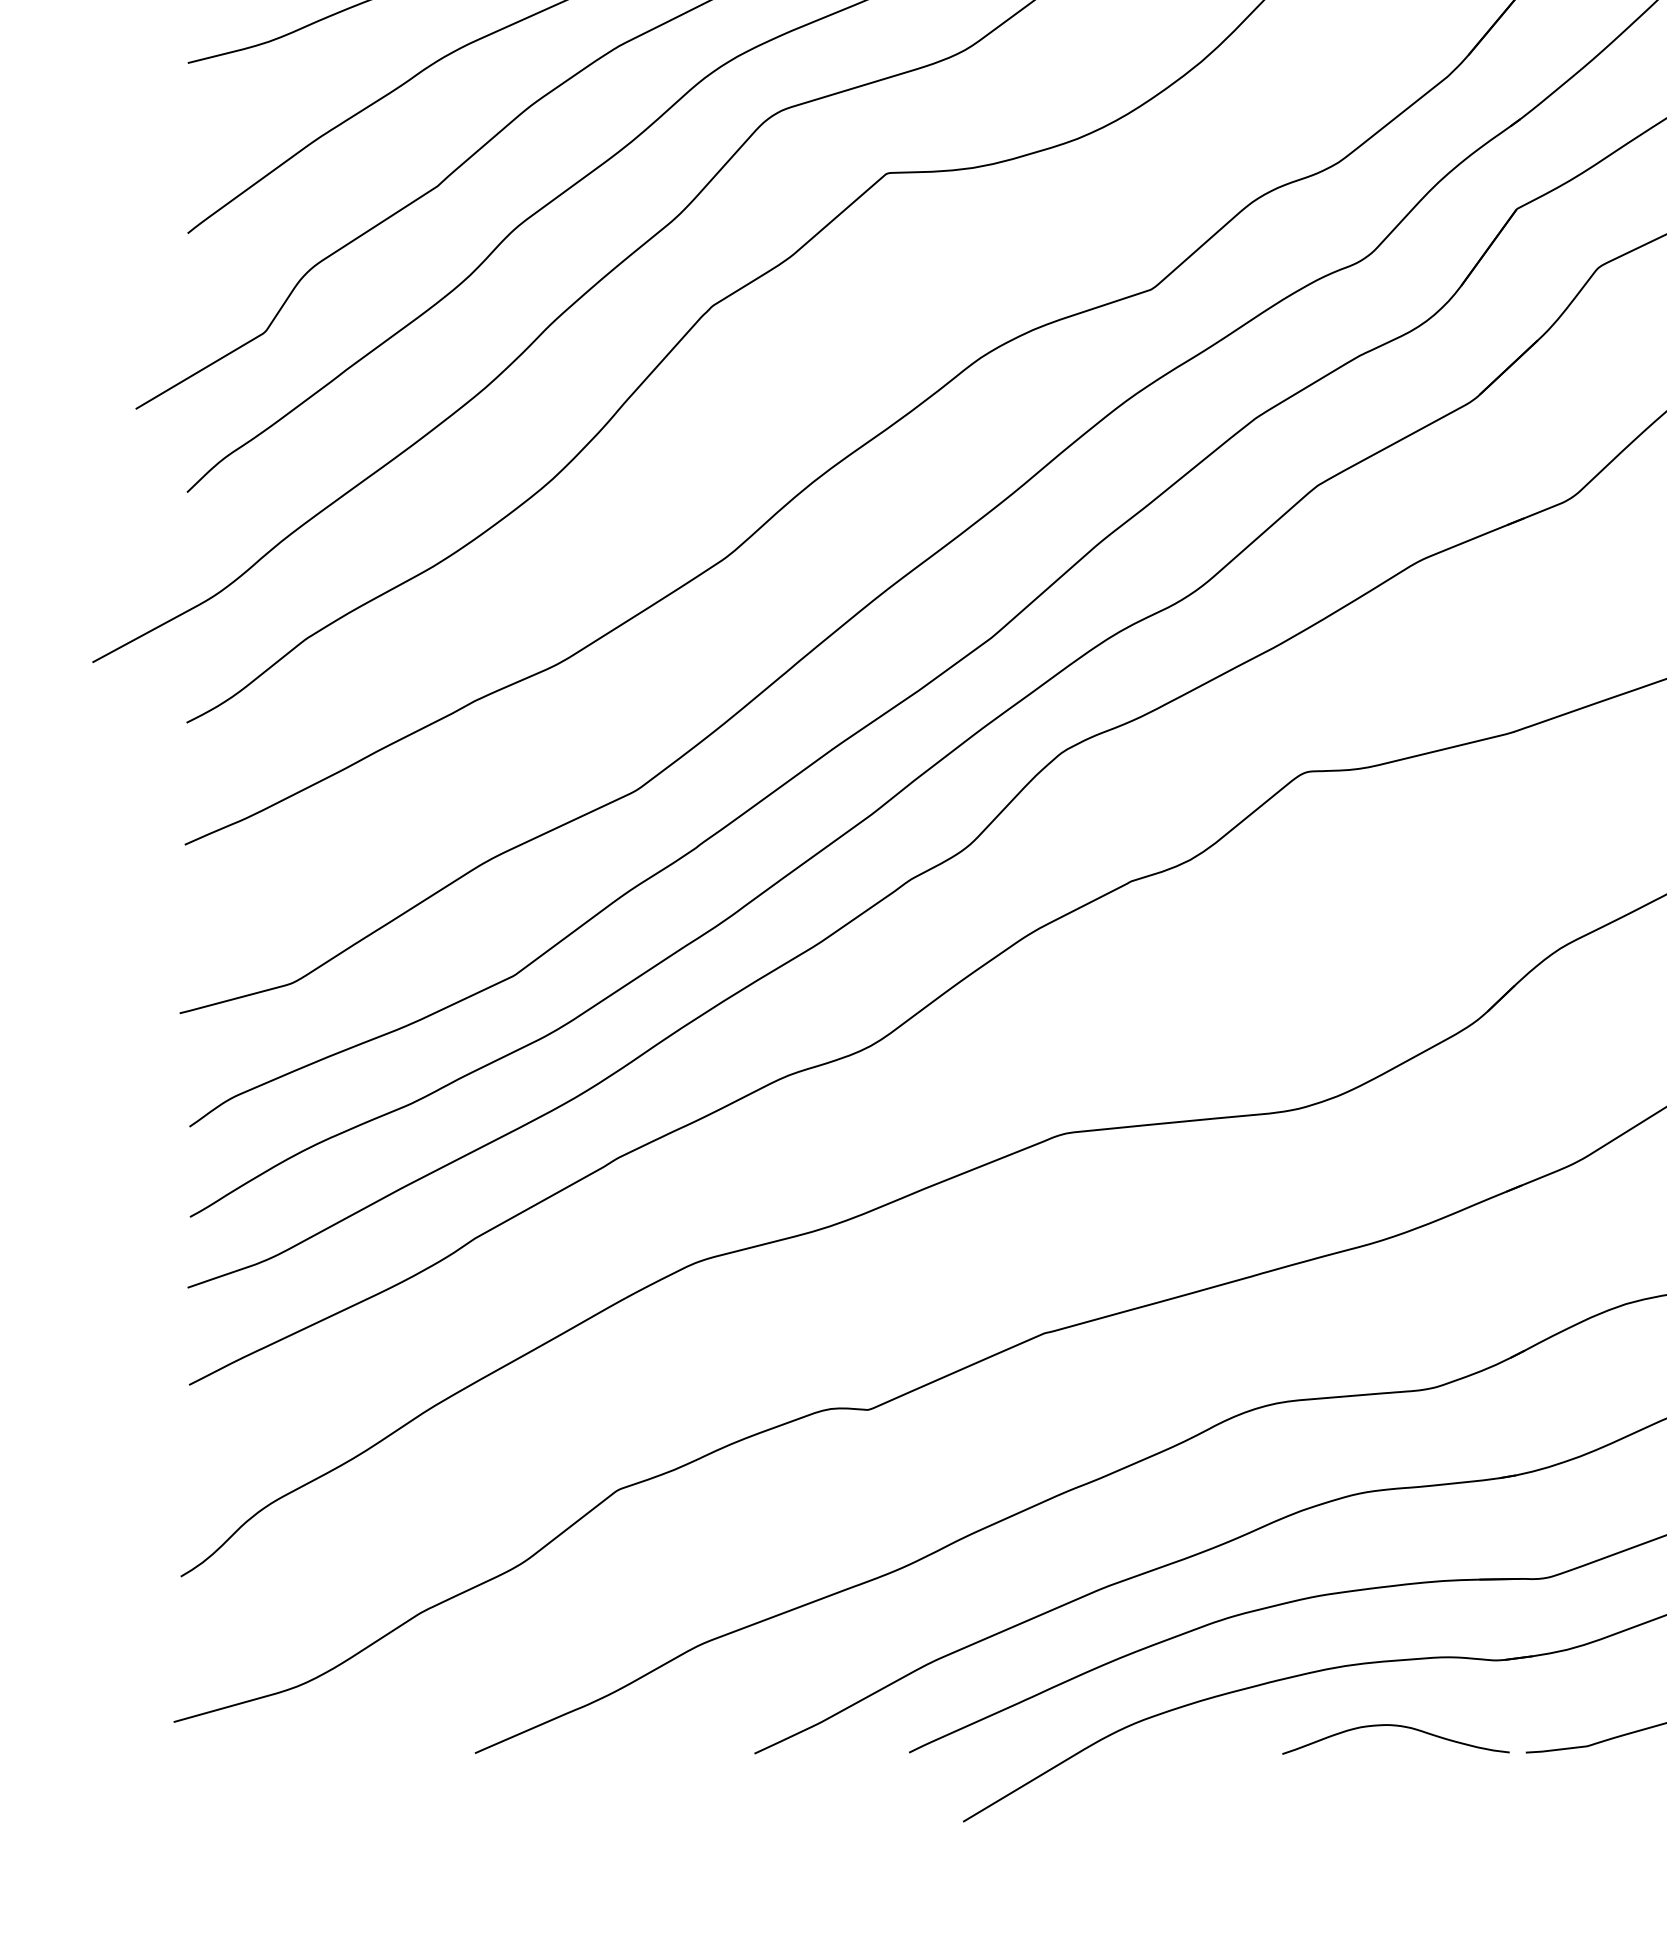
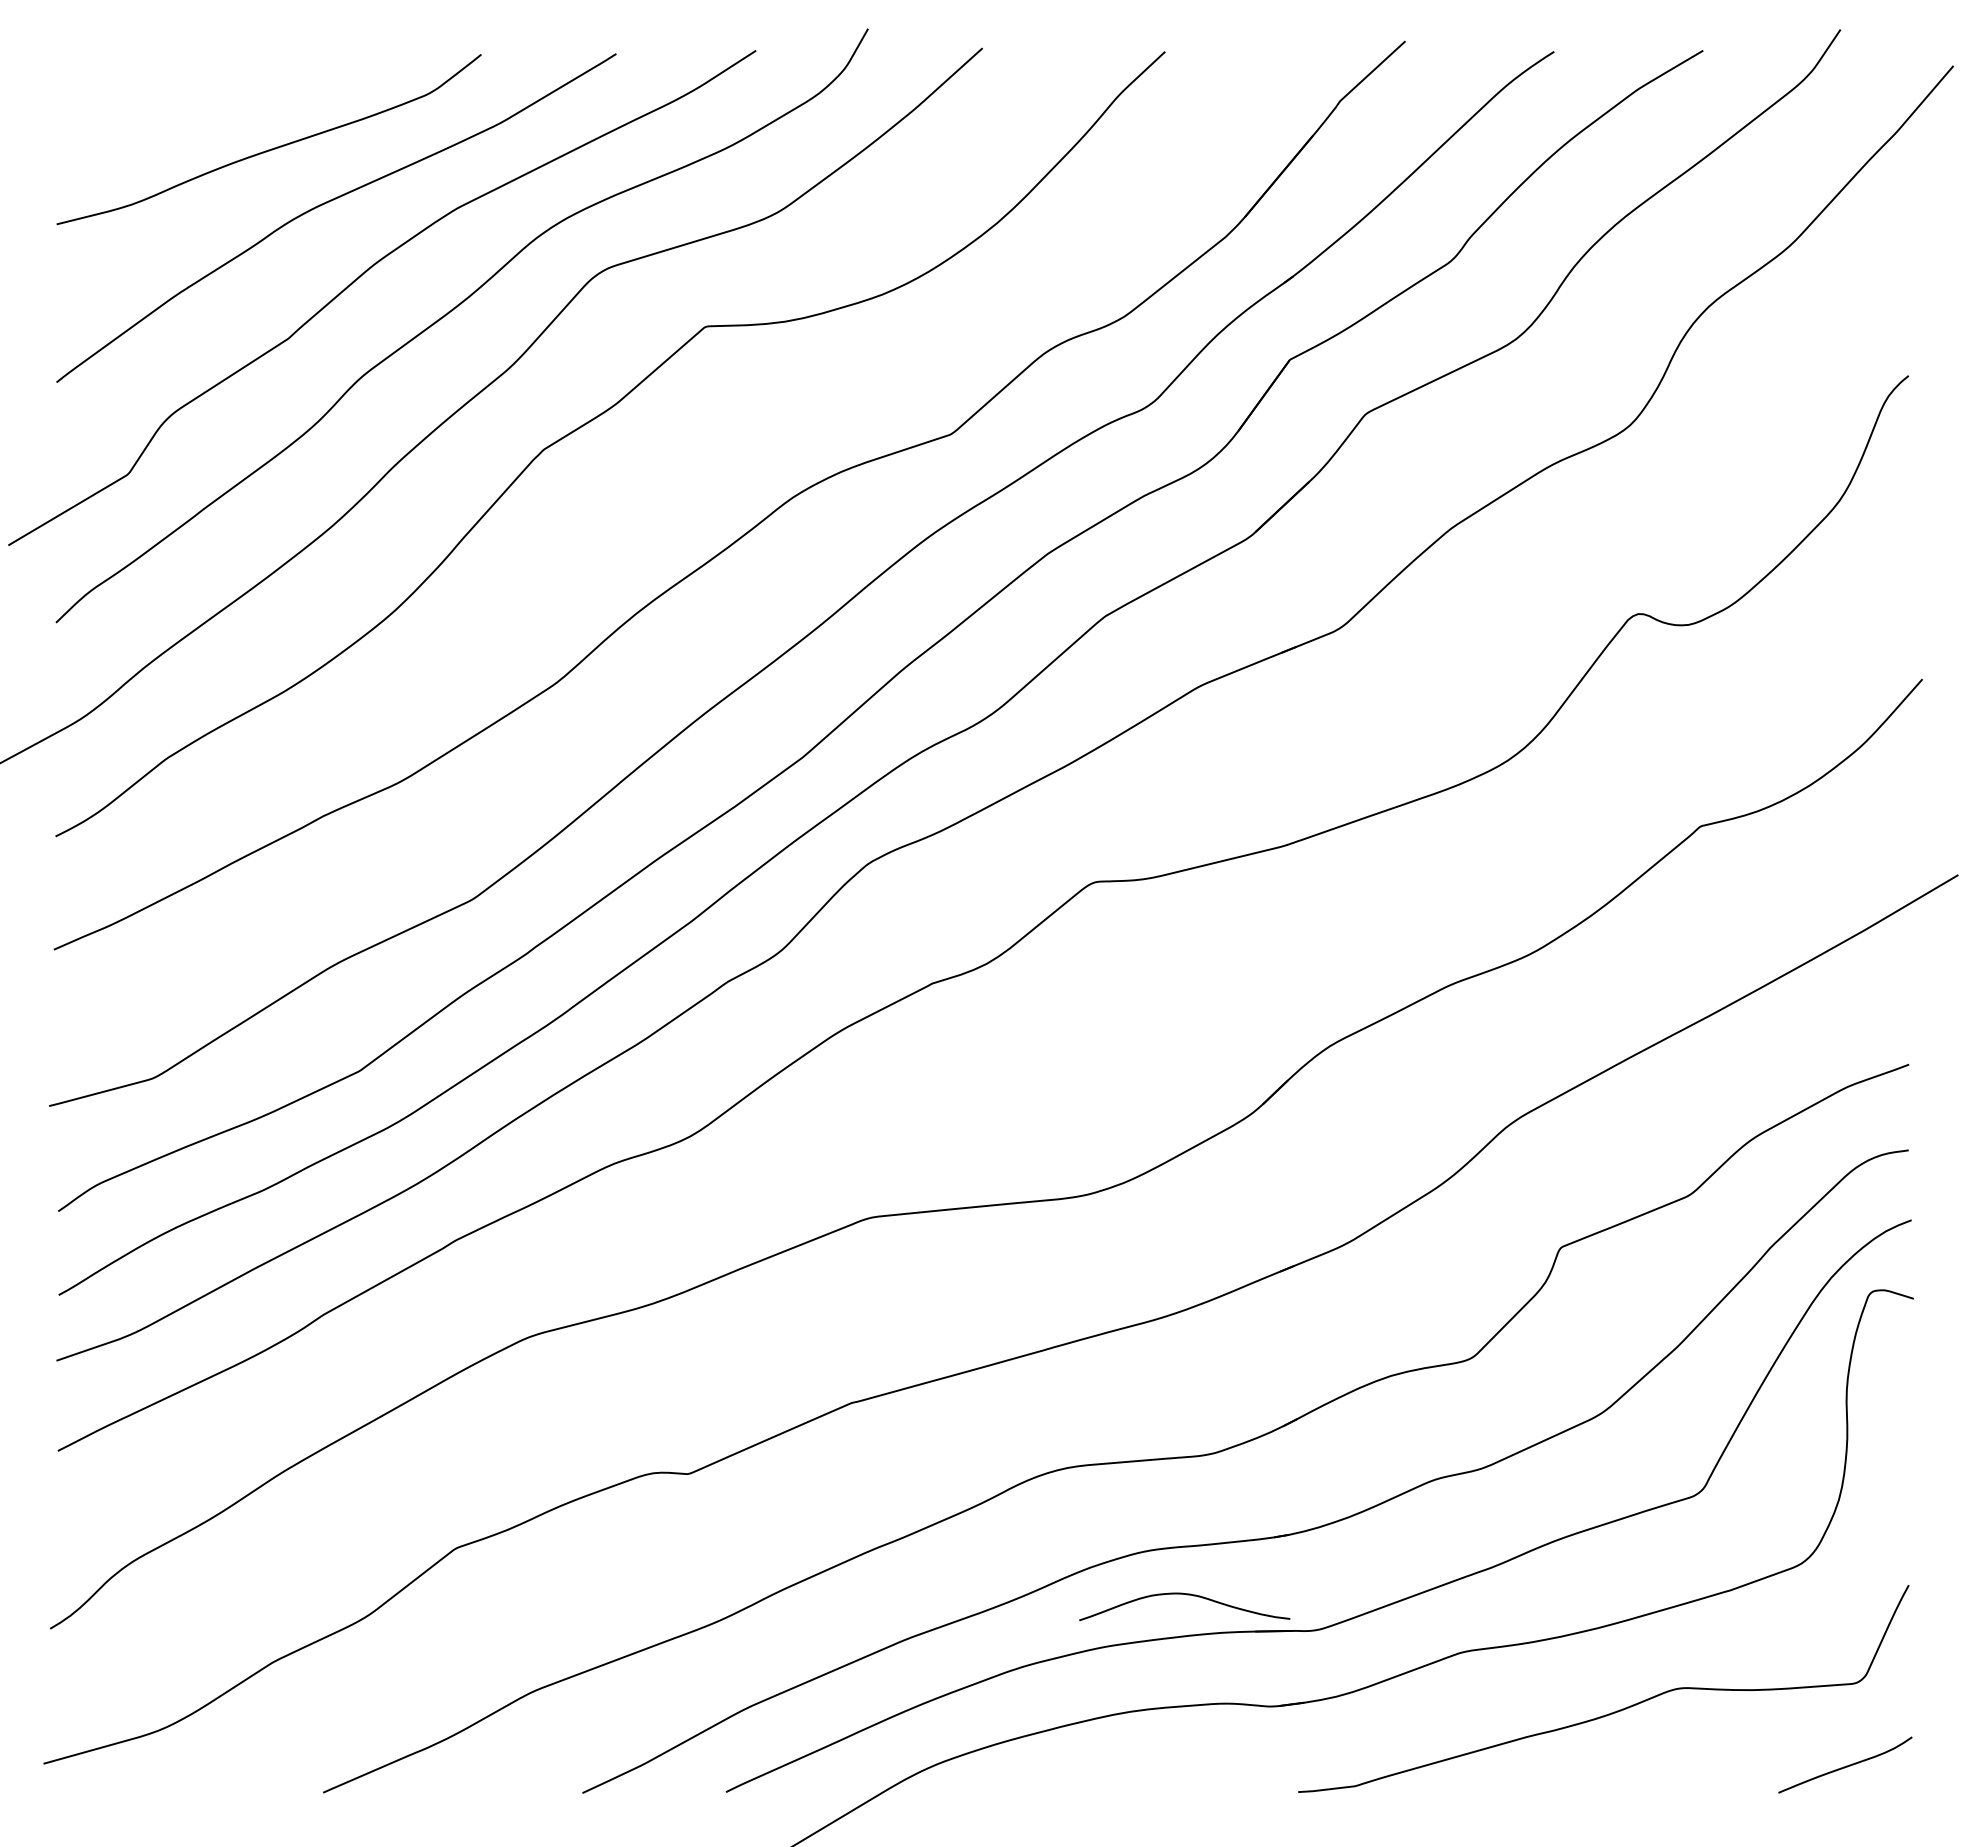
curve: (1397, 1727) -> (1186, 1595), moved

